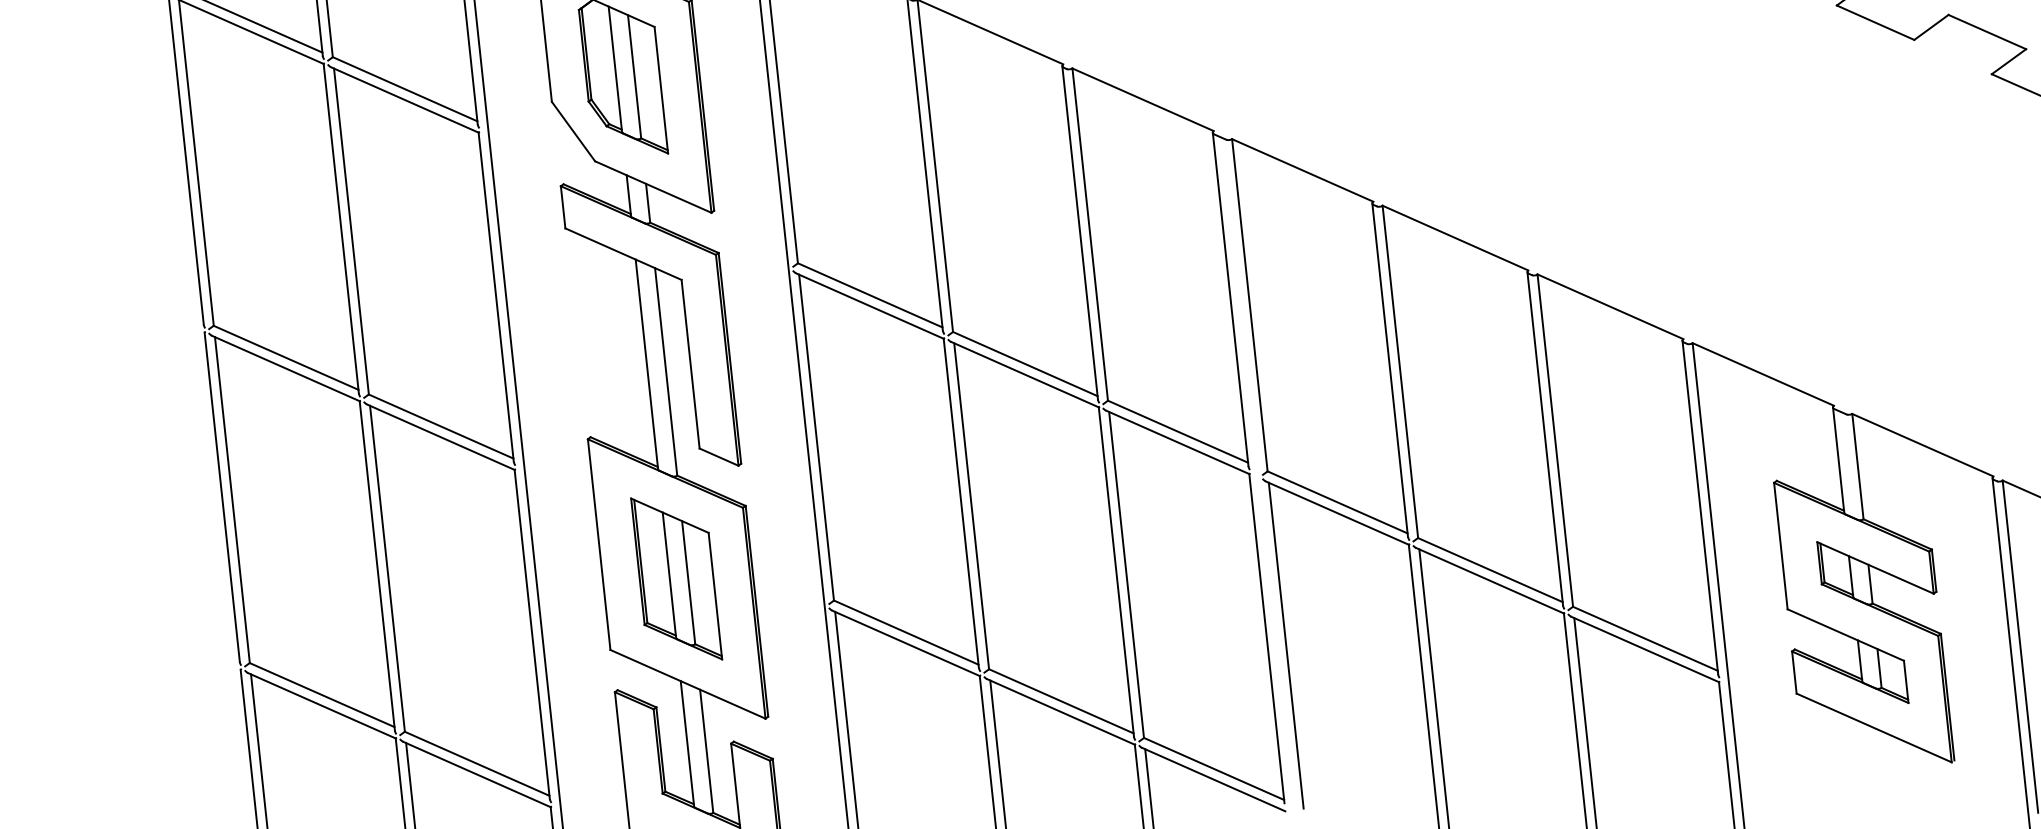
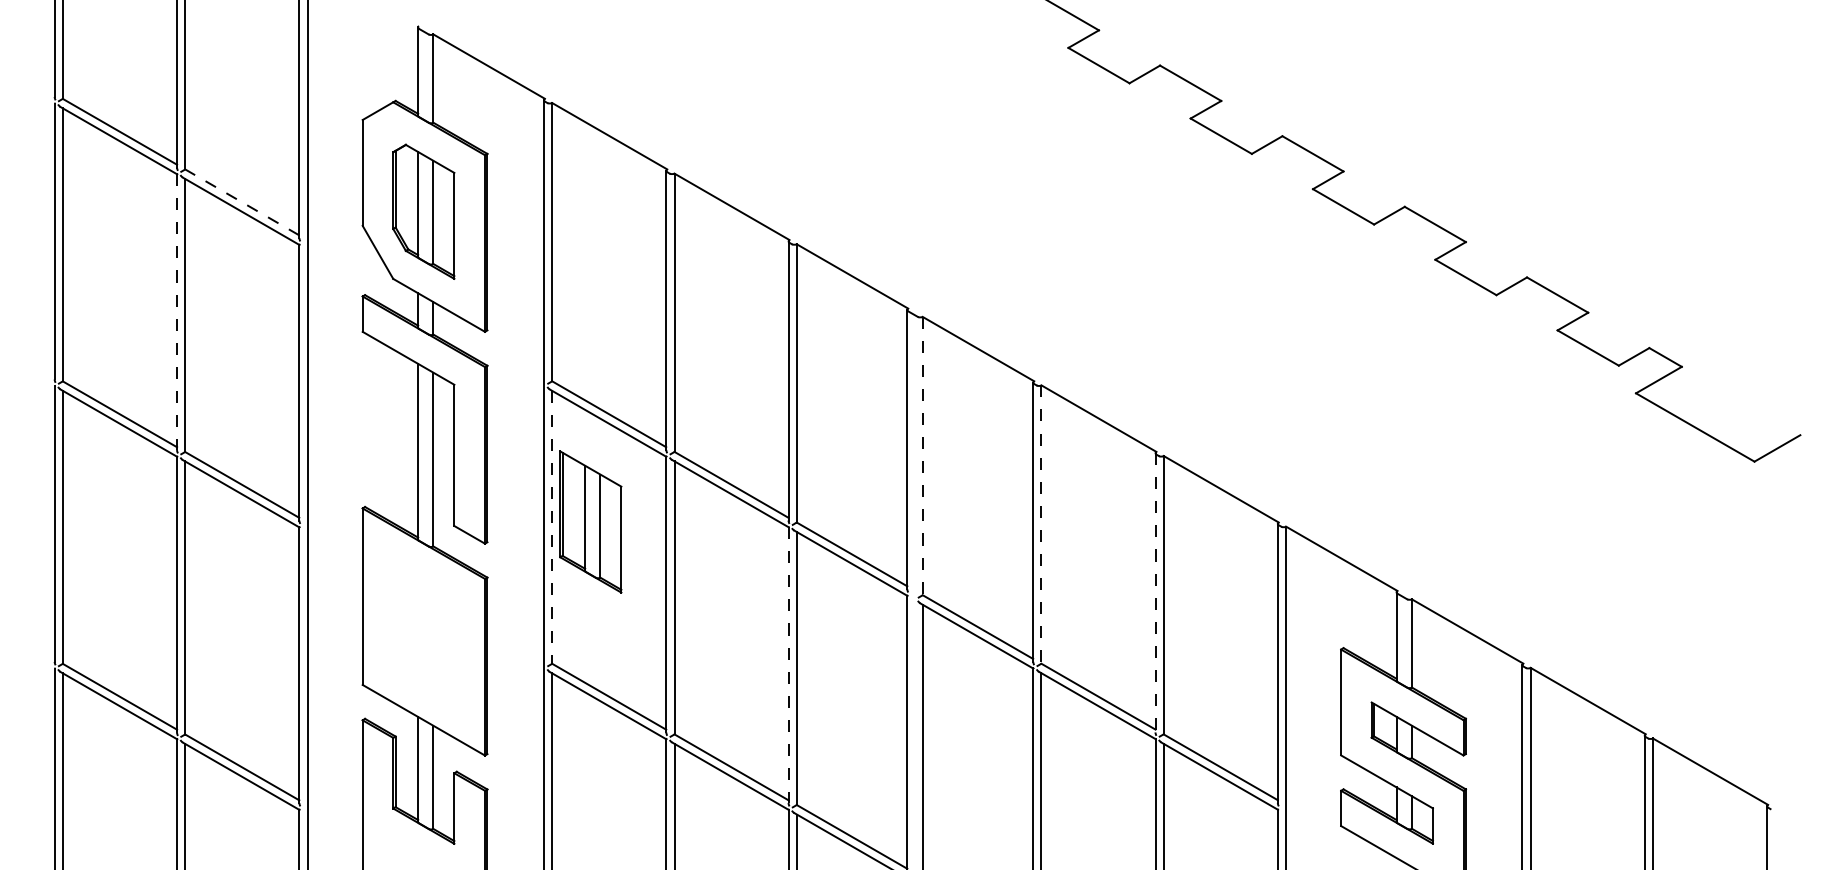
line: (405, 89) -> (242, 202), solid -> dashed
line: (341, 228) -> (177, 312), solid -> dashed
line: (1249, 305) -> (922, 456), solid -> dashed
line: (1400, 373) -> (1041, 525), solid -> dashed
line: (816, 437) -> (552, 527), solid -> dashed
line: (1545, 438) -> (1155, 592), solid -> dashed
line: (1116, 572) -> (788, 665), solid -> dashed
part: (676, 578) -> (590, 521), moved

